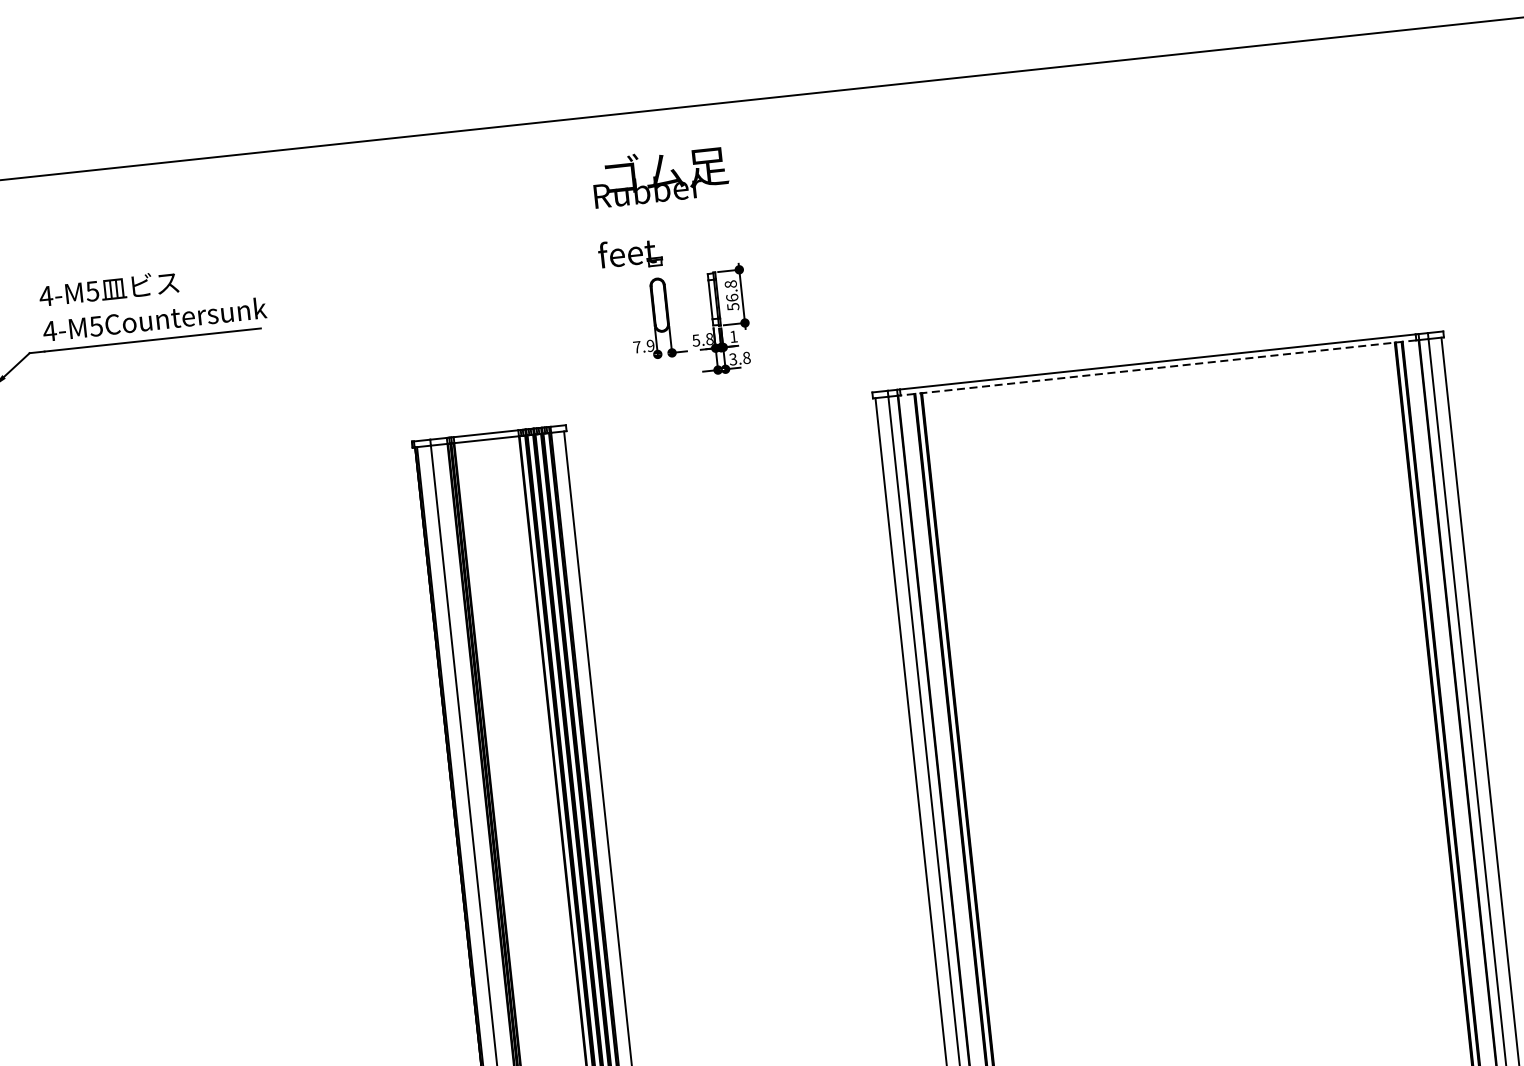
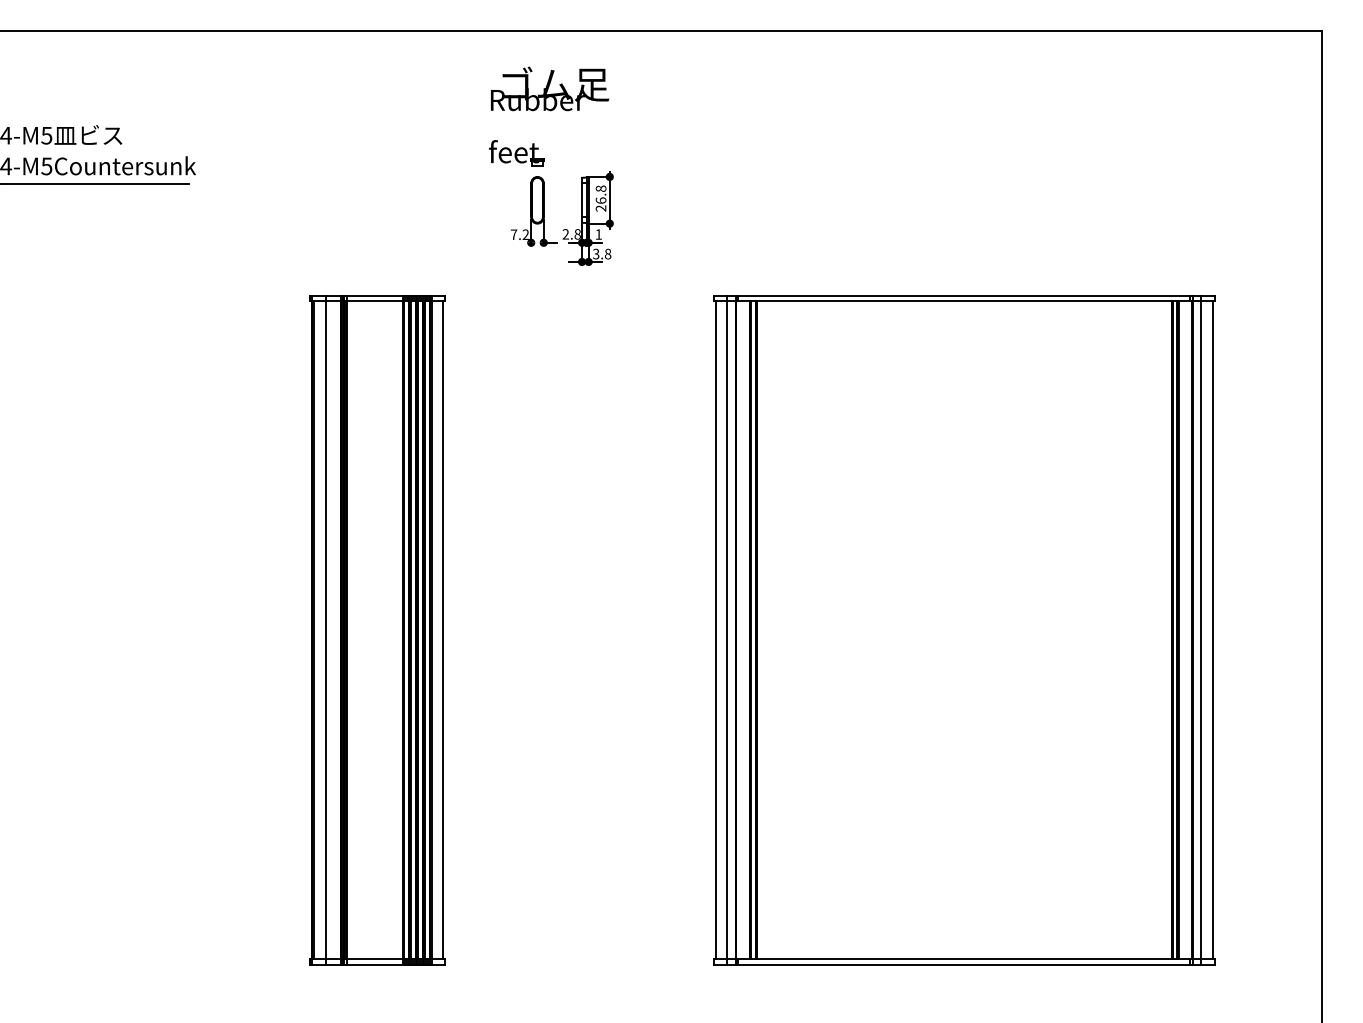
text: (732, 306) -> (600, 208), 56.8 -> 26.8
text: (695, 340) -> (565, 234), 5.8 -> 2.8
text: (650, 346) -> (525, 235), 7.9 -> 7.2
line: (1157, 367) -> (963, 300), dashed -> solid

